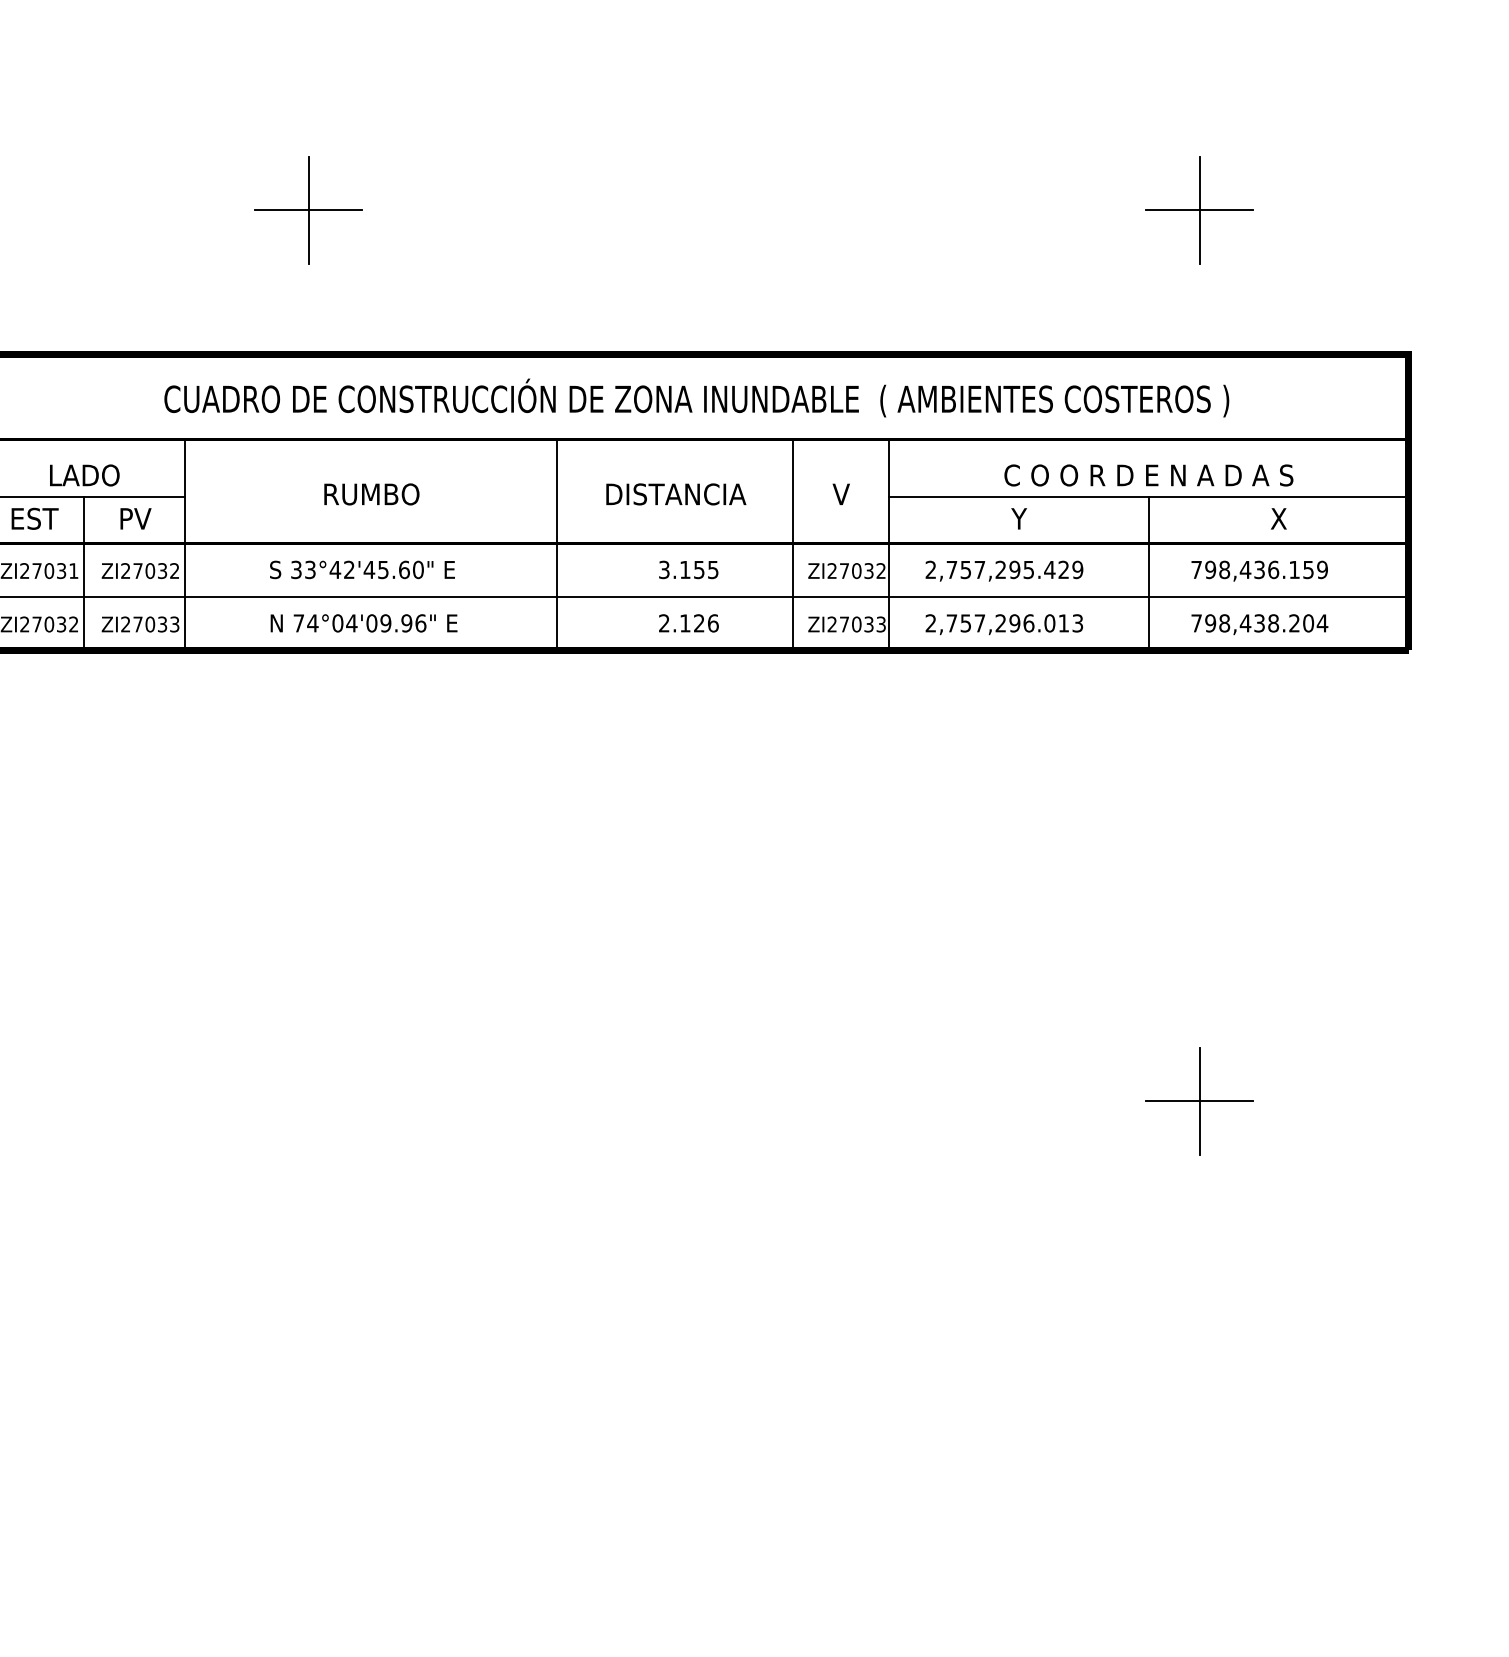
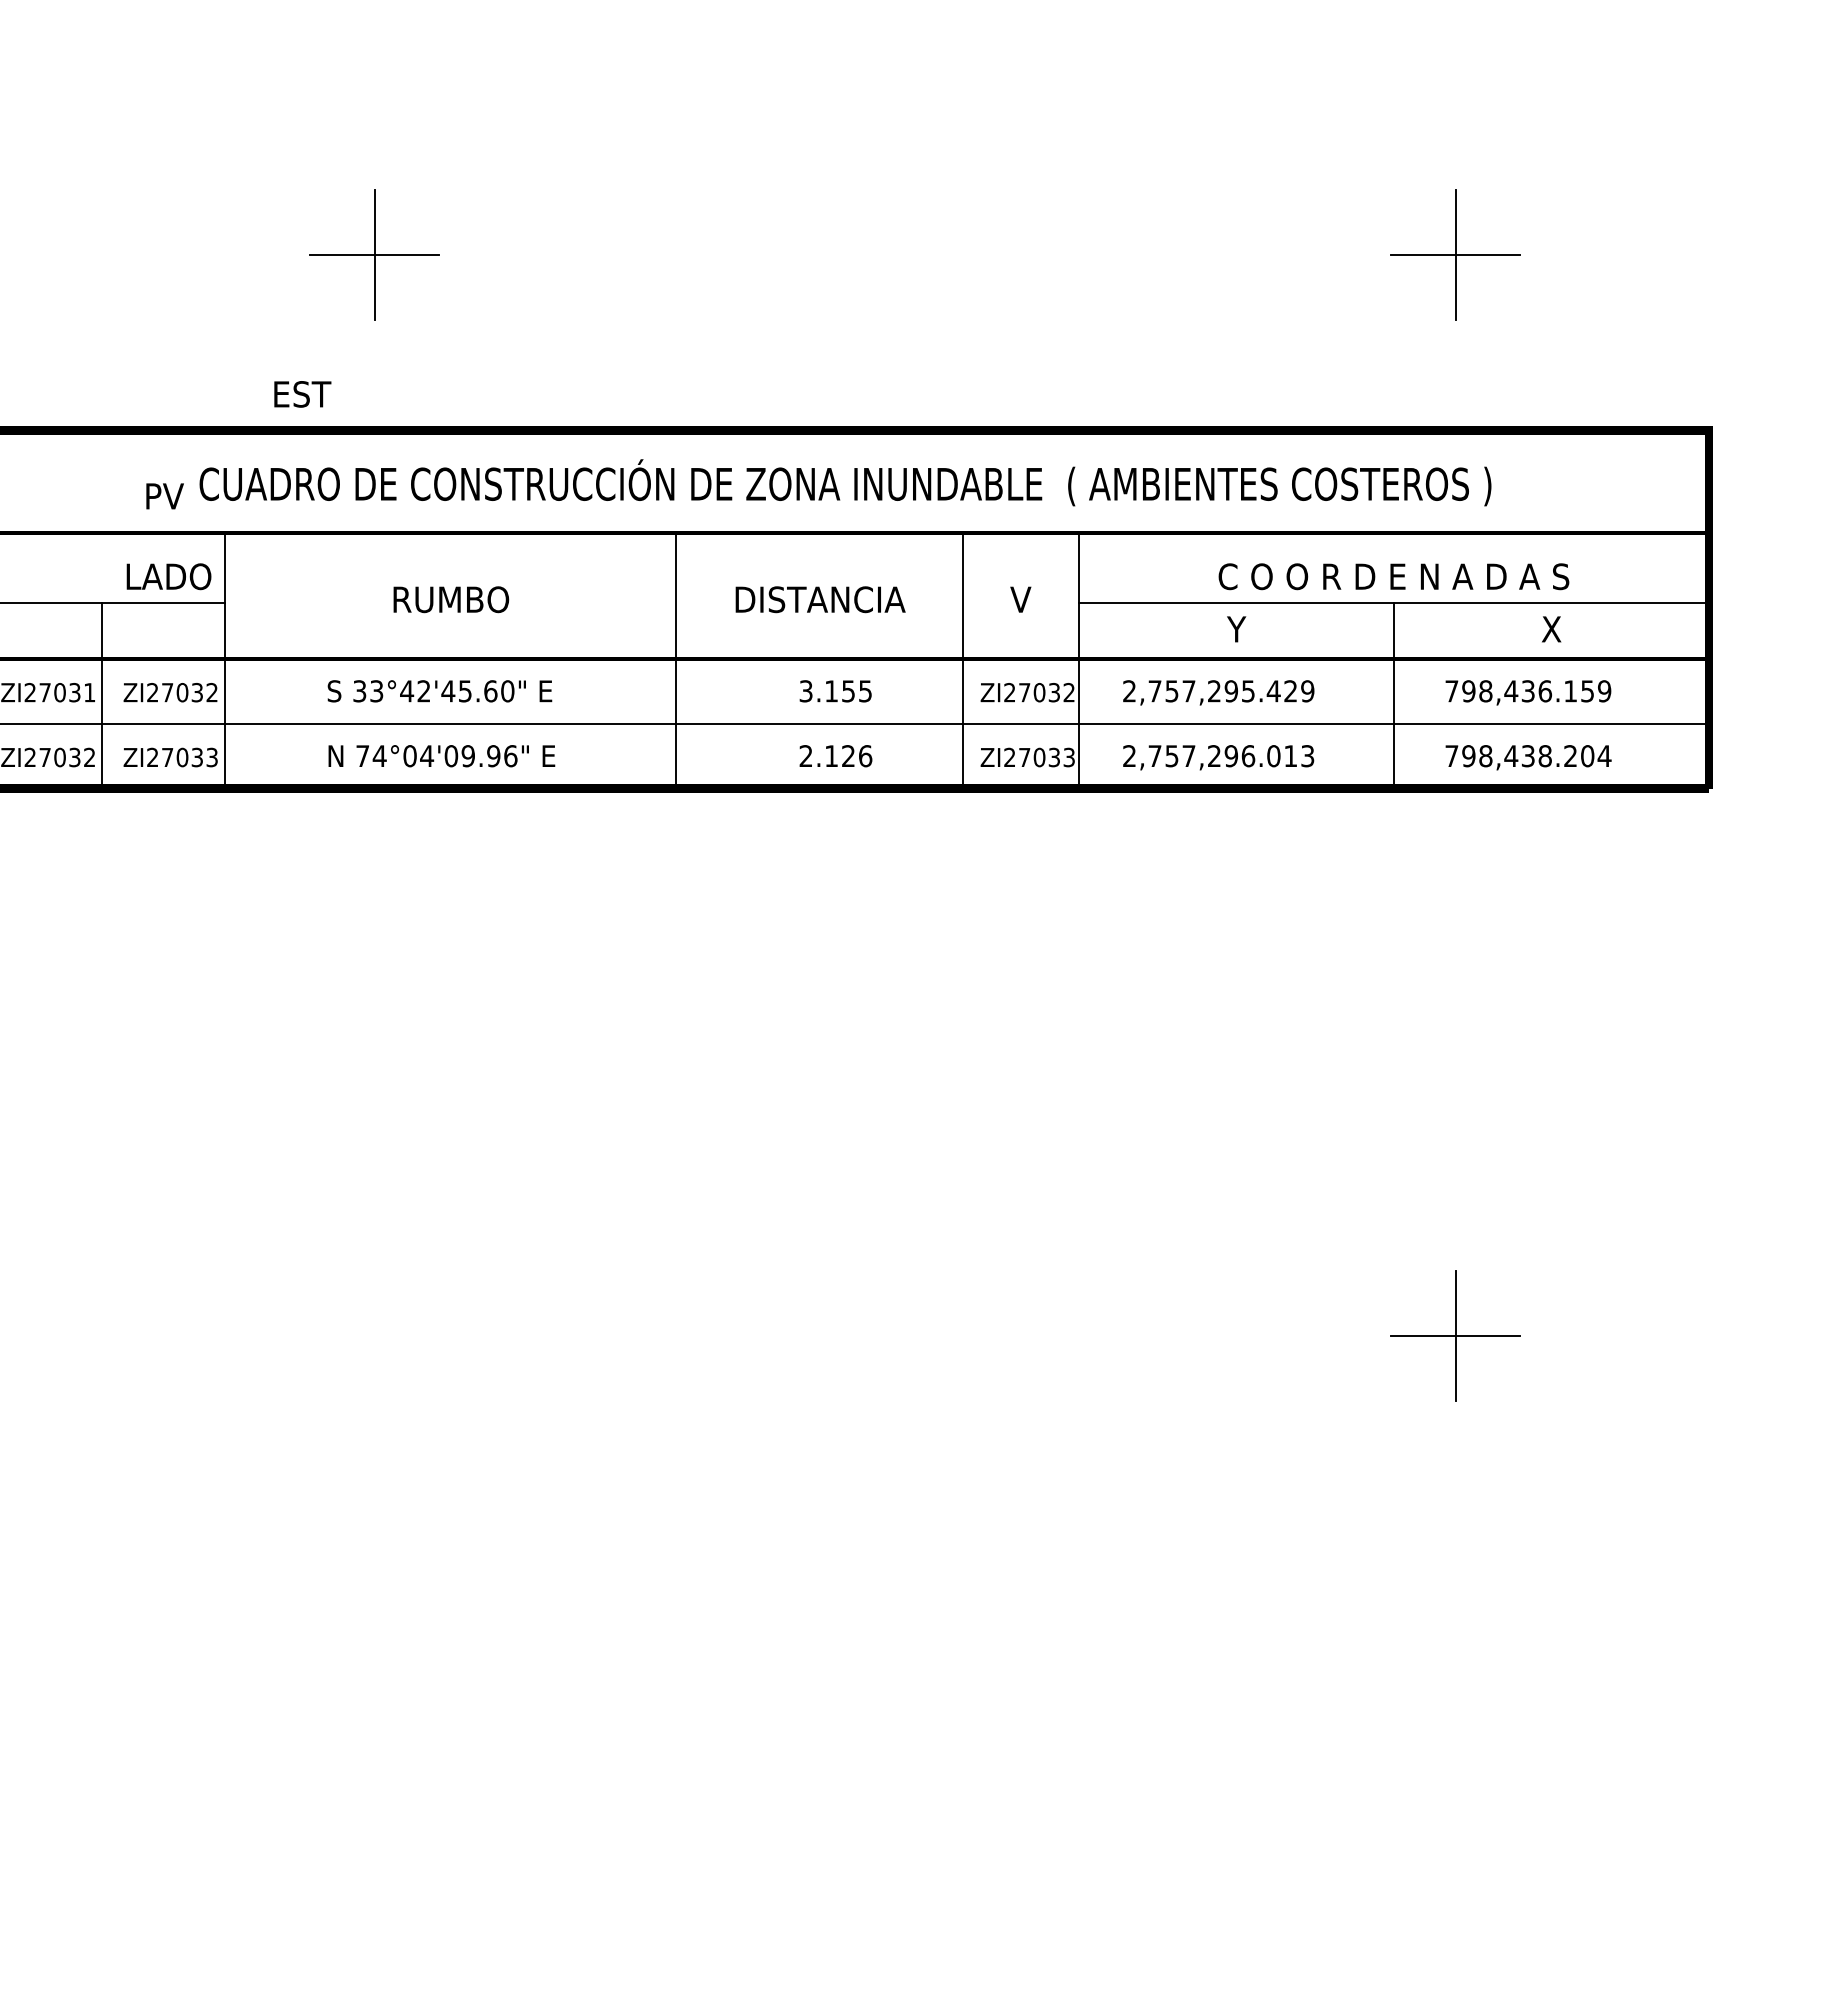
text: (84, 475) -> (168, 576), moved
text: (34, 518) -> (302, 394), moved
text: (135, 518) -> (164, 496), moved

